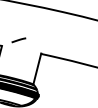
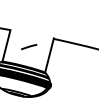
line: (18, 40) -> (28, 47), moved

